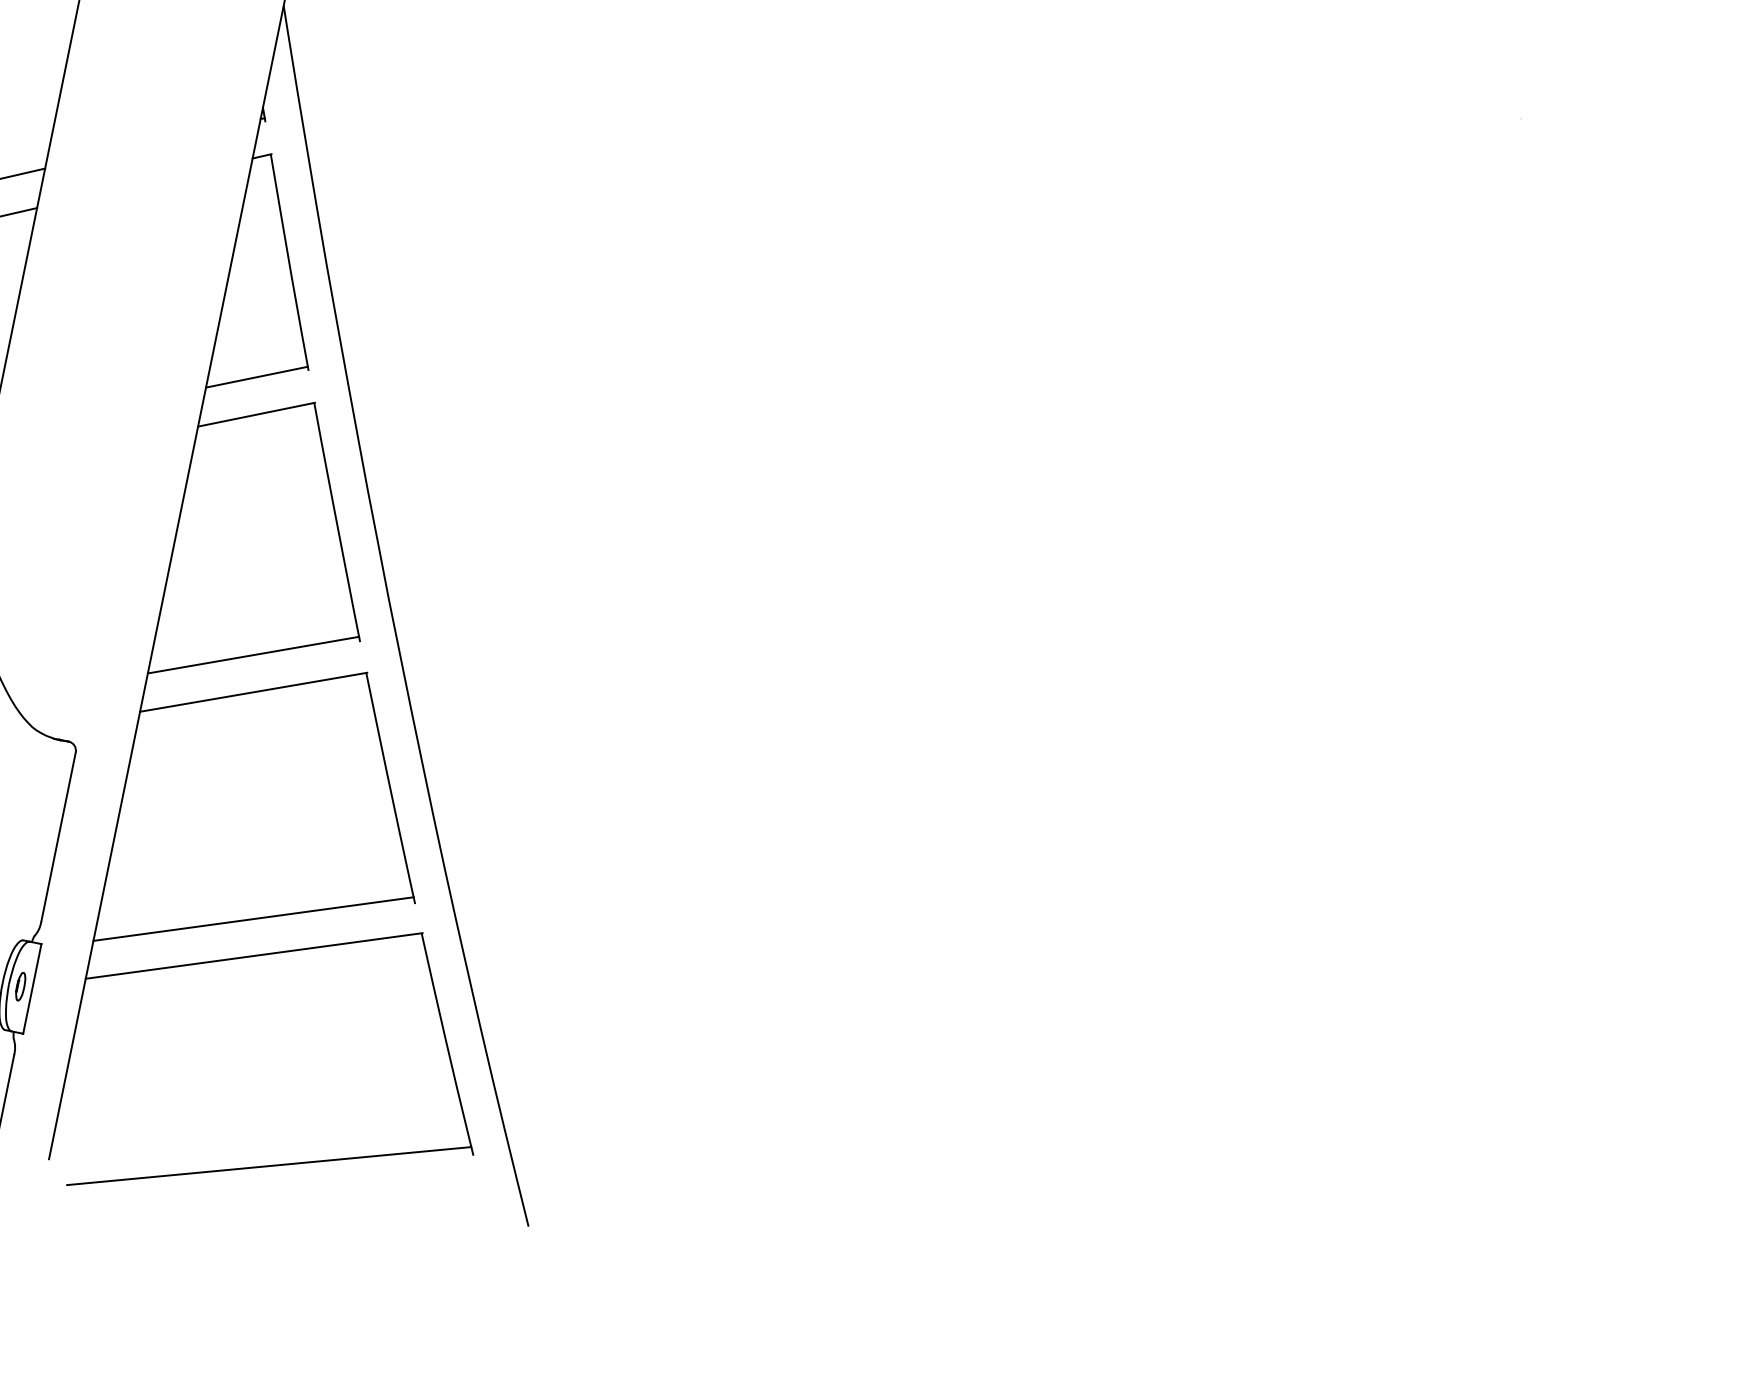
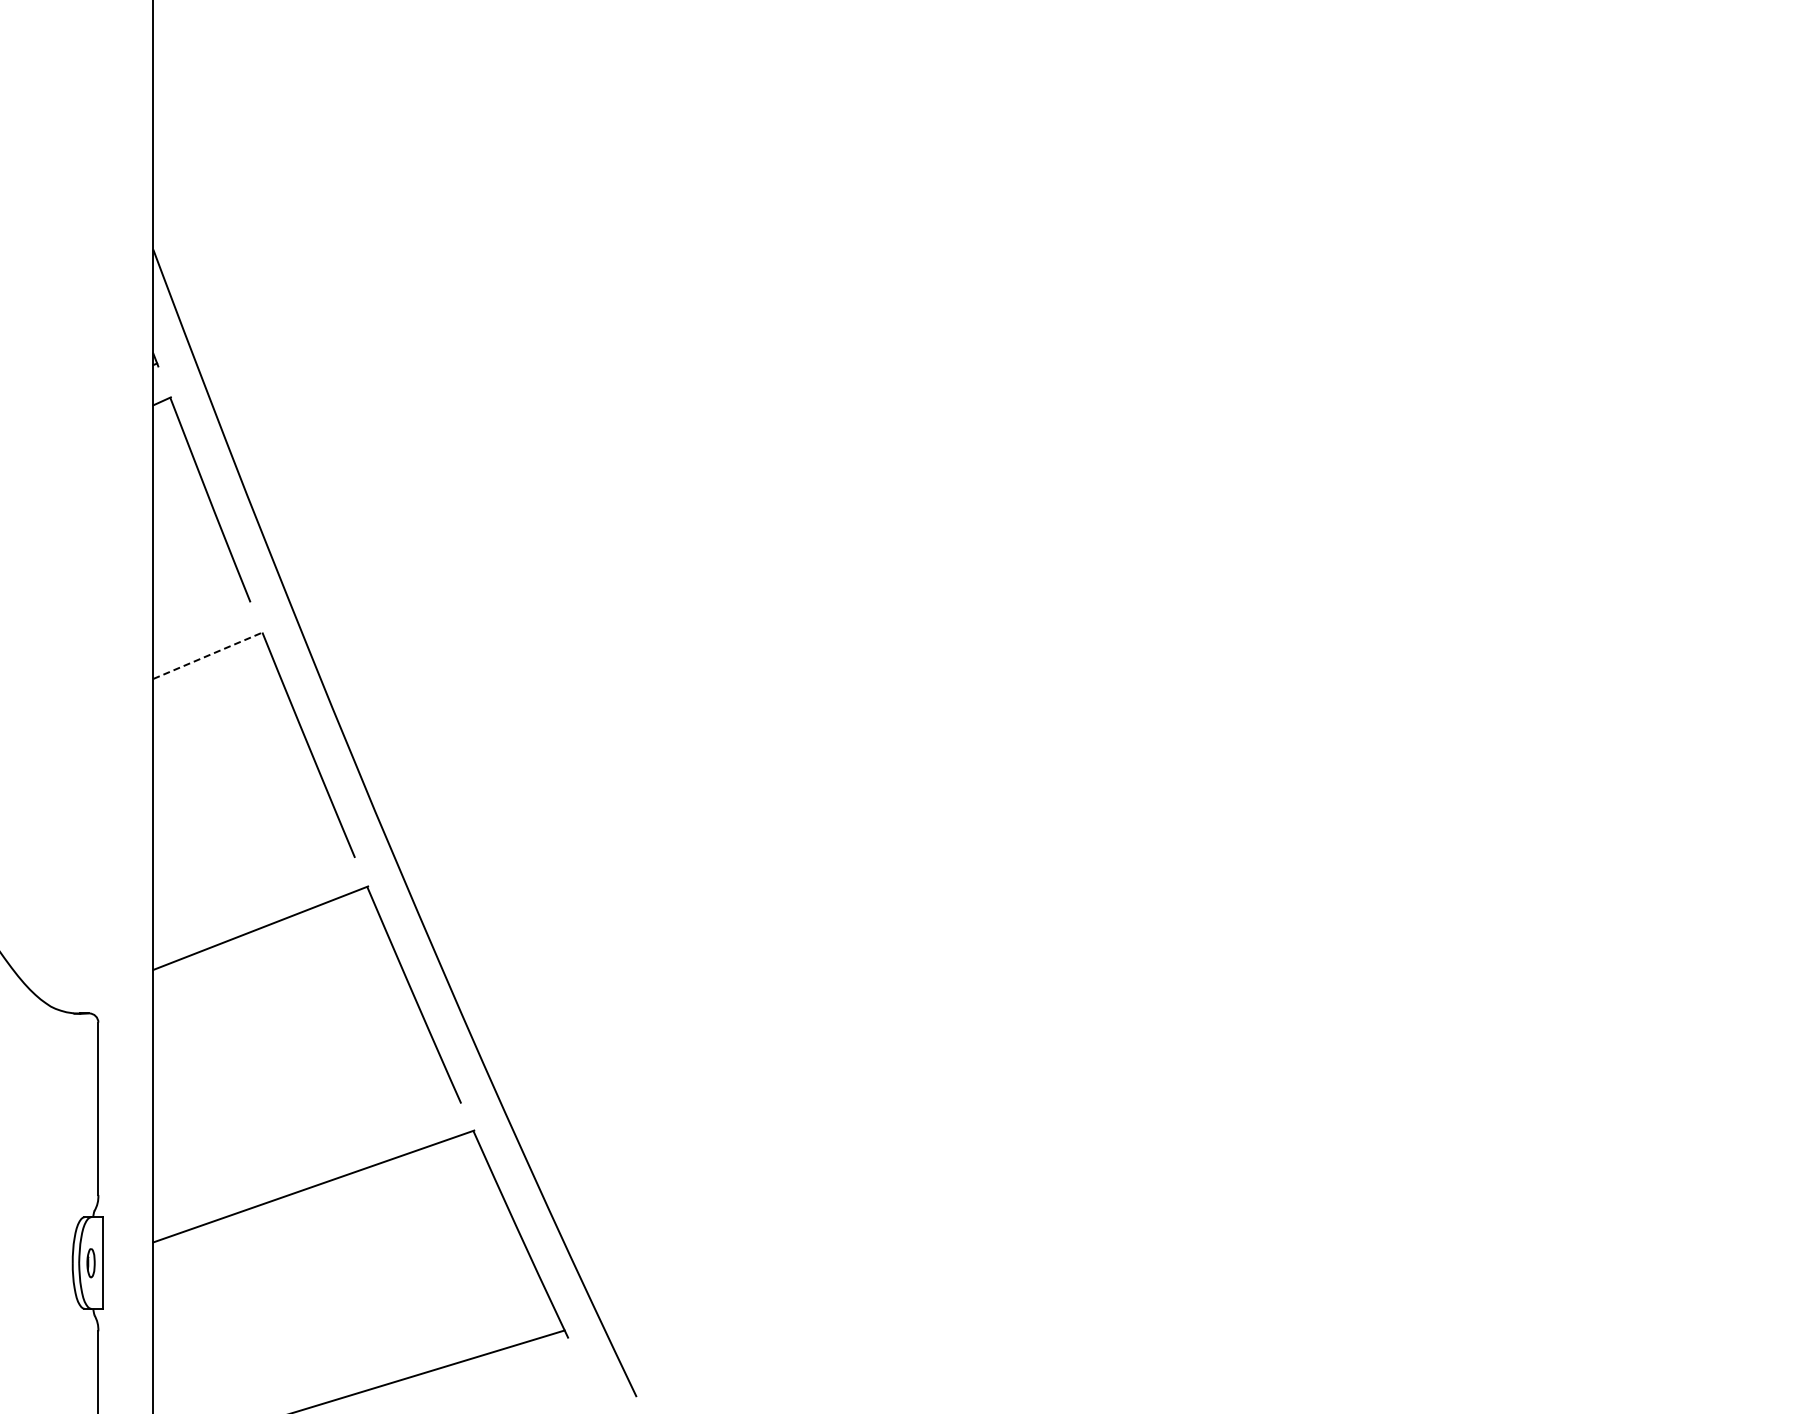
line: (256, 376) -> (200, 618), removed
line: (256, 414) -> (208, 655), solid -> dashed
line: (253, 654) -> (253, 891), removed
line: (253, 919) -> (305, 1150), removed

